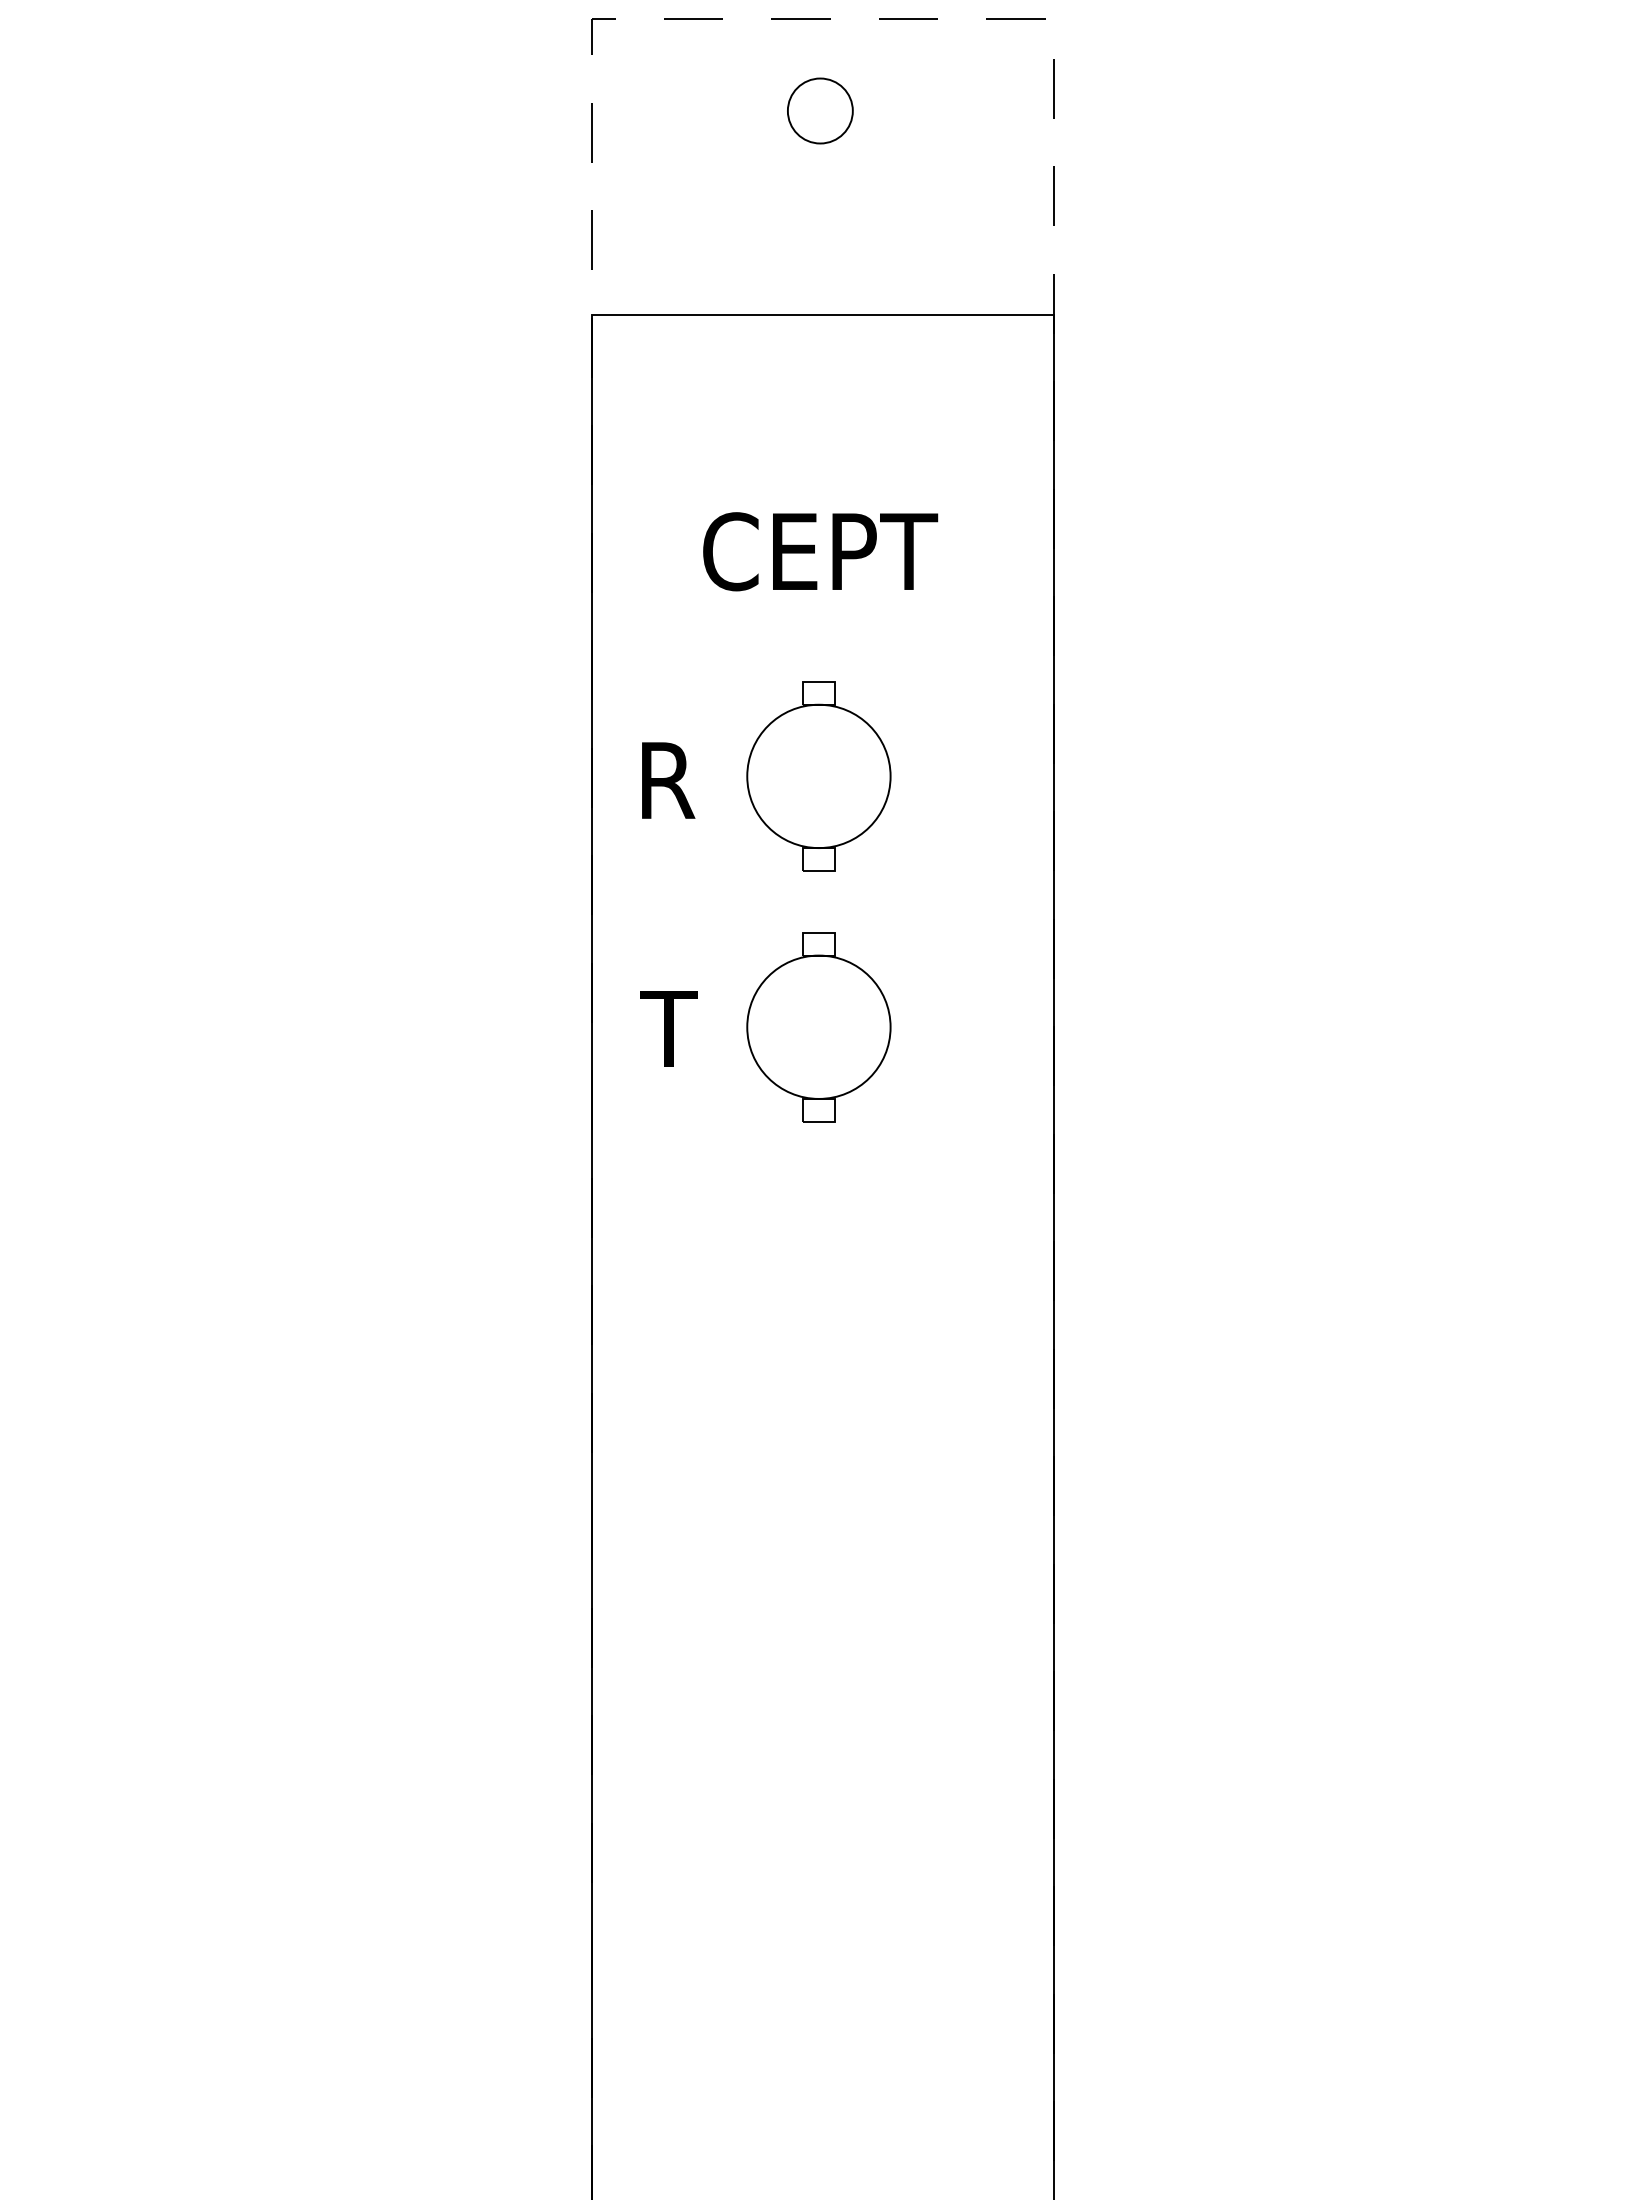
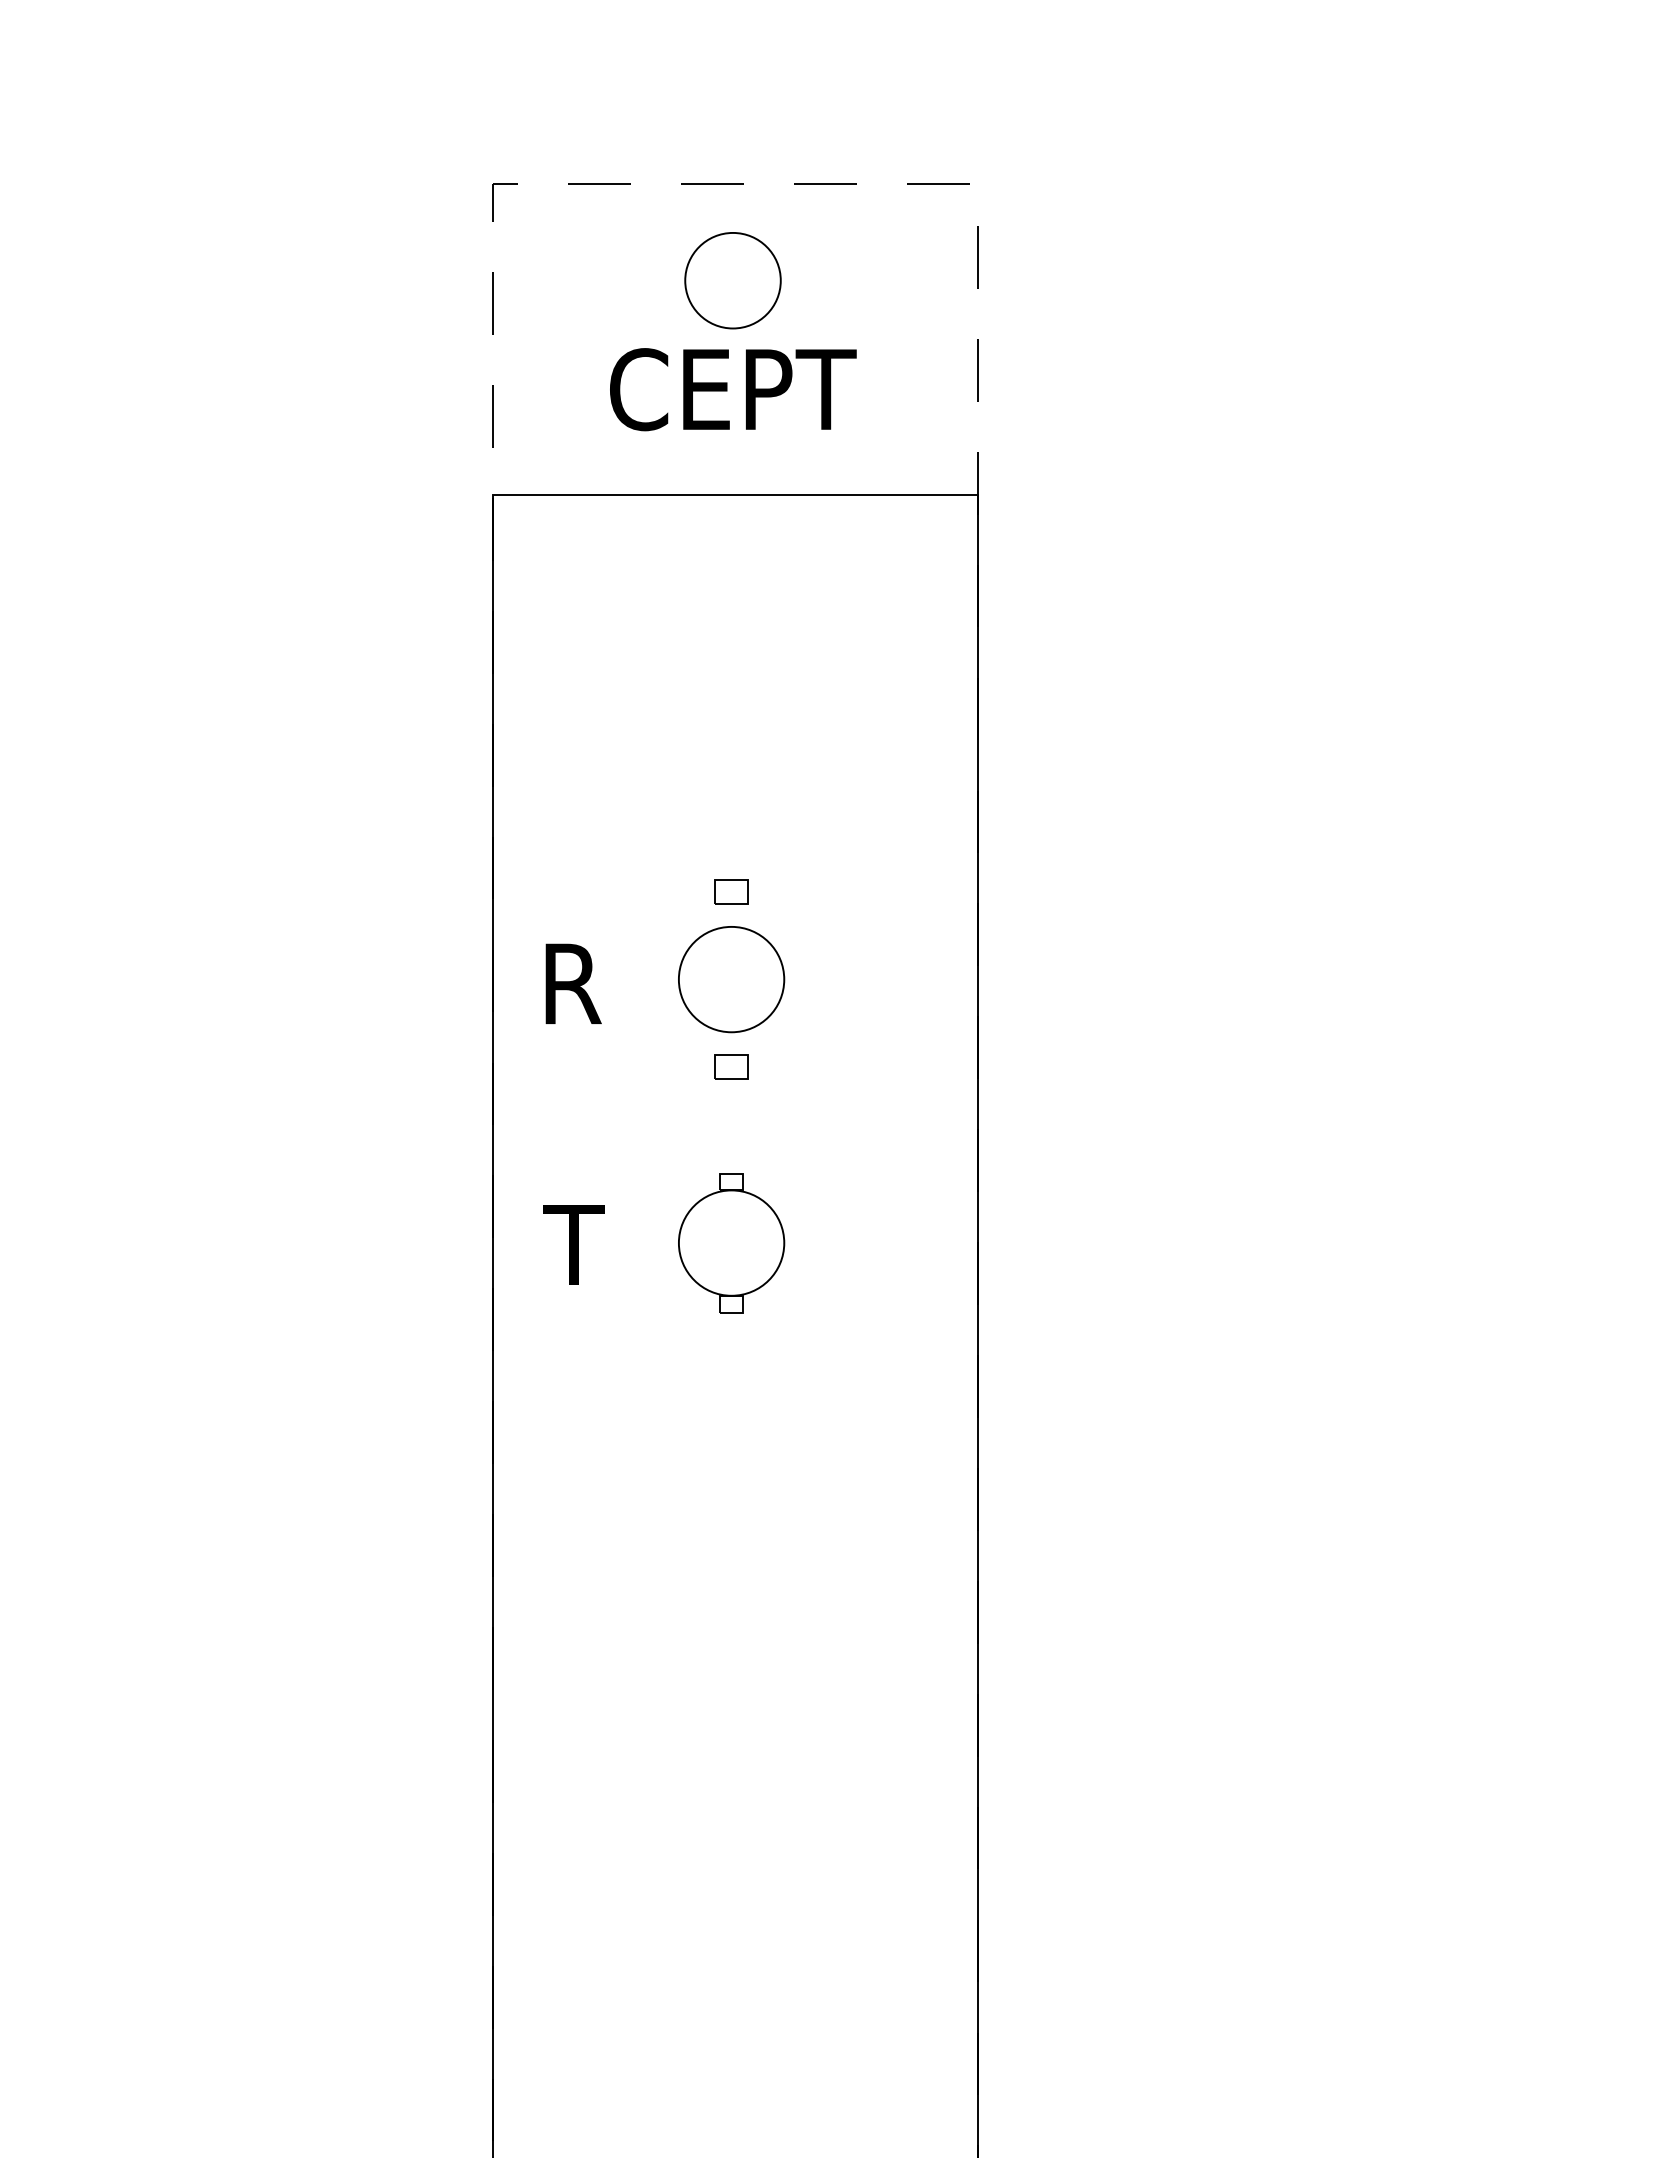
circle: (820, 110) -> (733, 280), size x1.4
text: (820, 551) -> (733, 389), moved
circle: (818, 776) -> (731, 979), size x0.7
part: (818, 1027) -> (731, 1243), size x0.7

